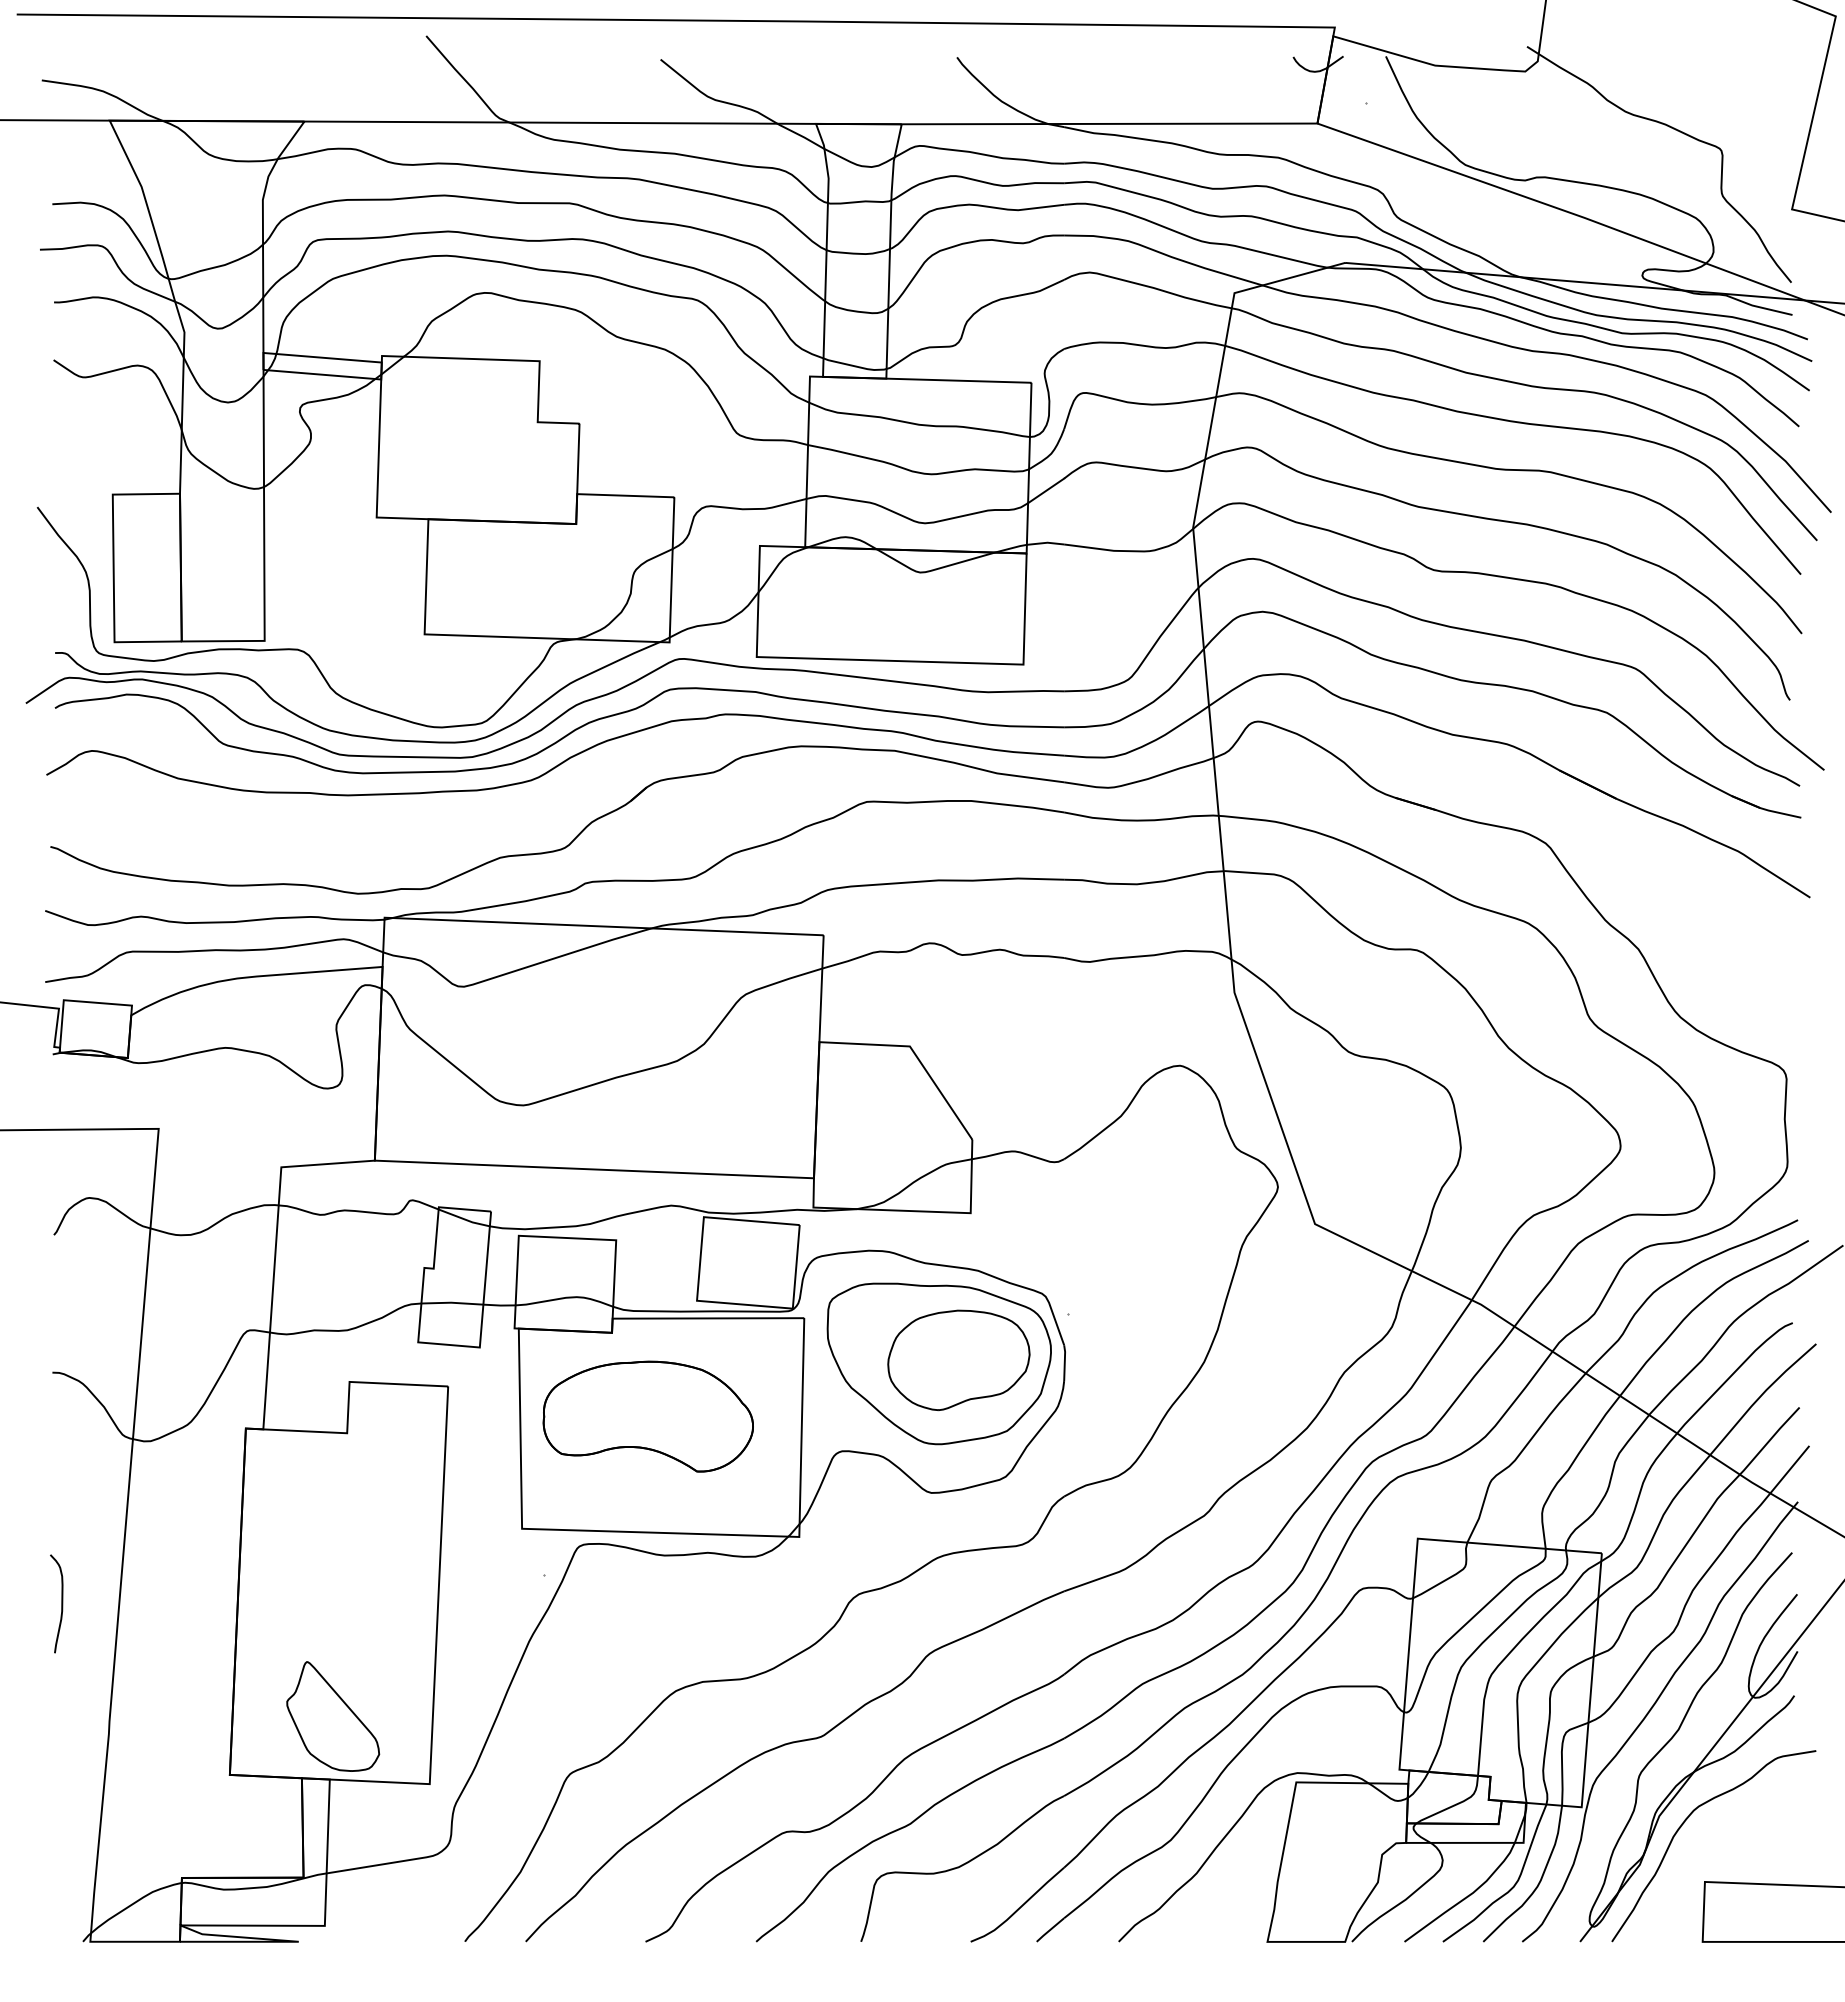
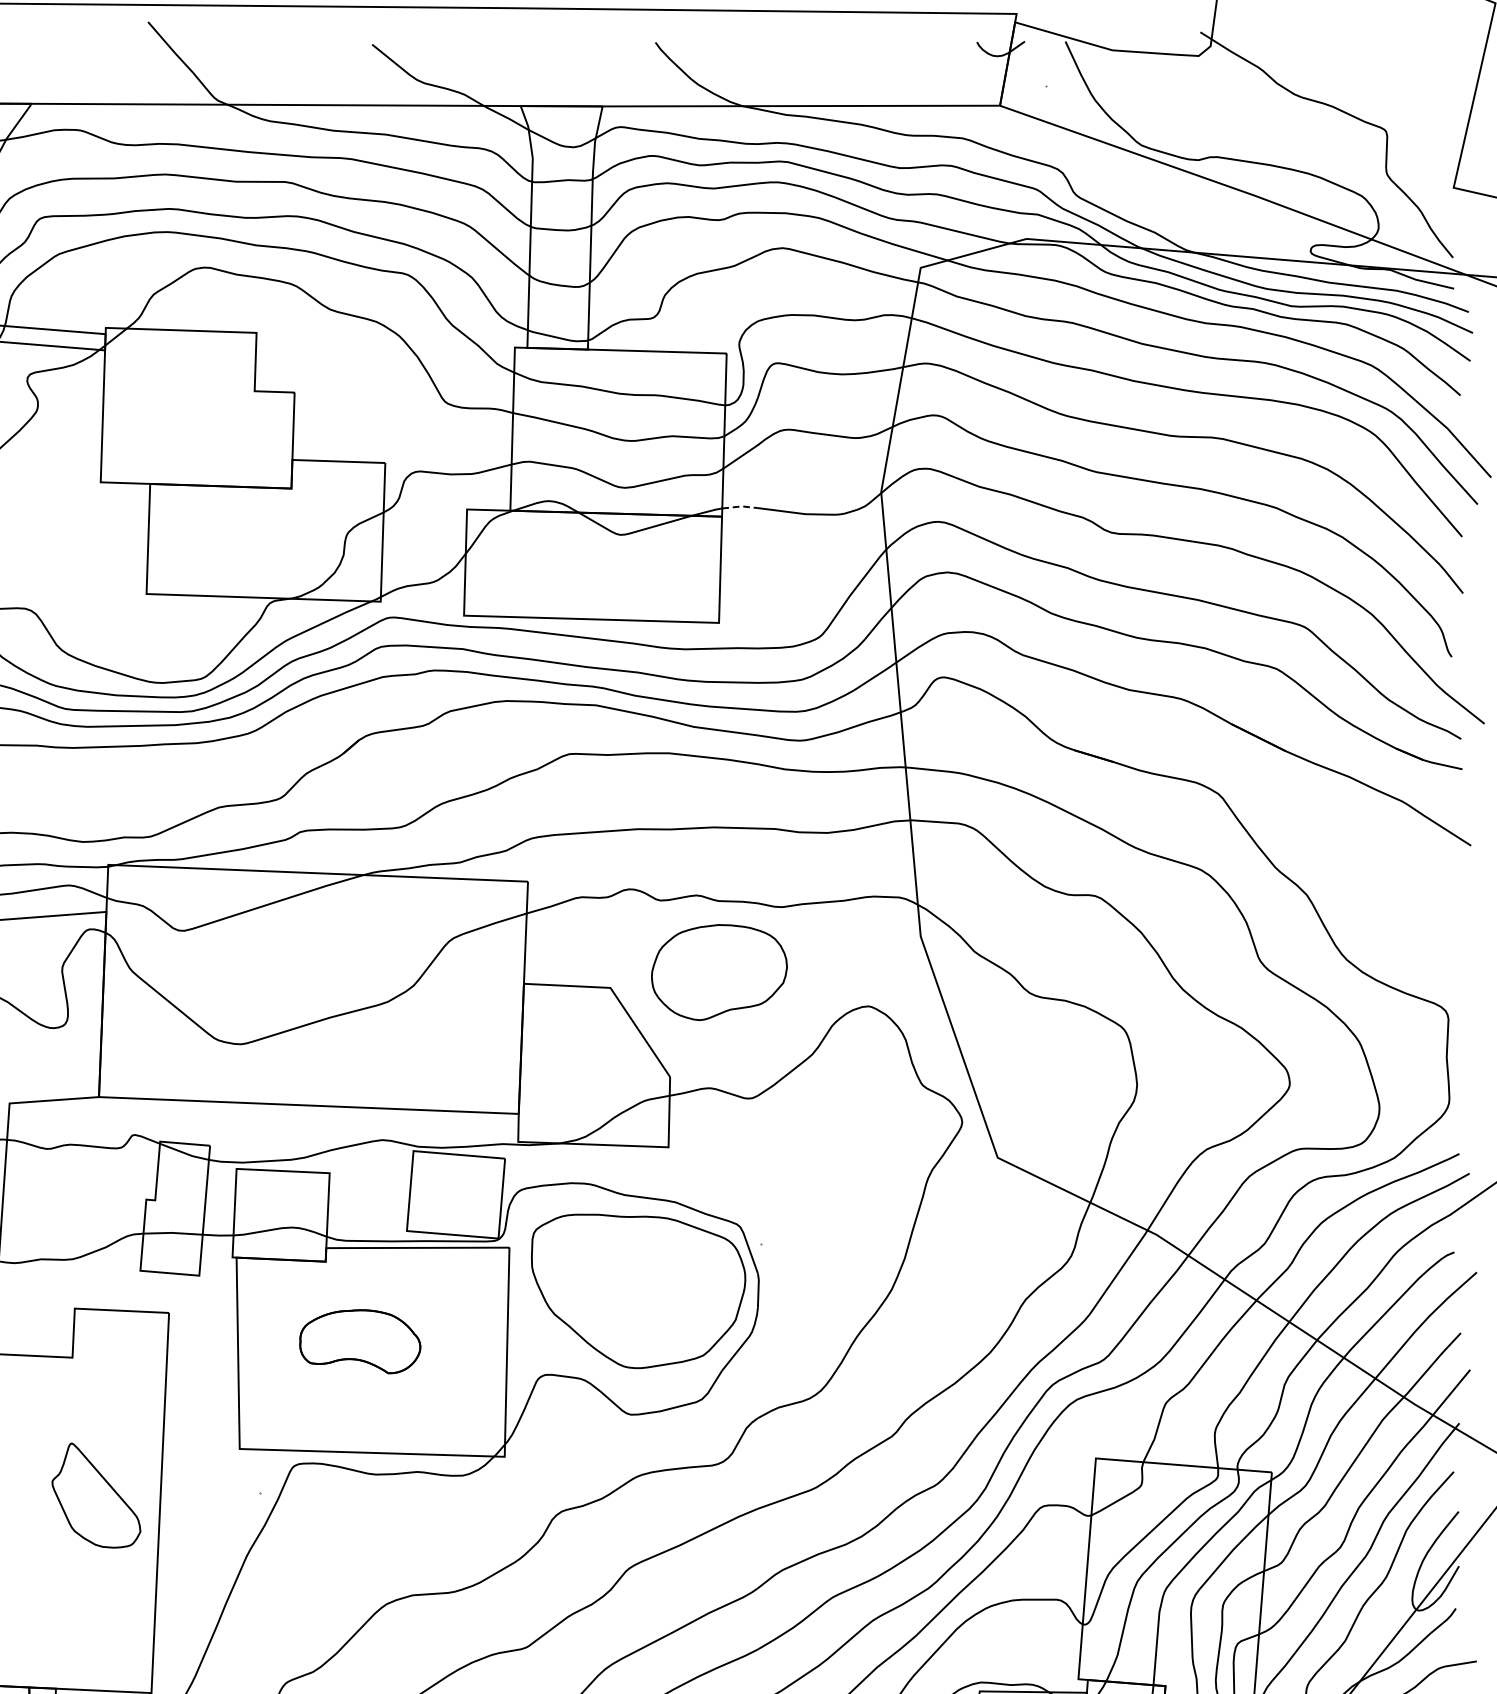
line: (1046, 542) -> (741, 506), solid -> dashed
part: (958, 1360) -> (719, 972), moved
part: (647, 1416) -> (359, 1341), size x0.6
part: (333, 1716) -> (96, 1495), moved

